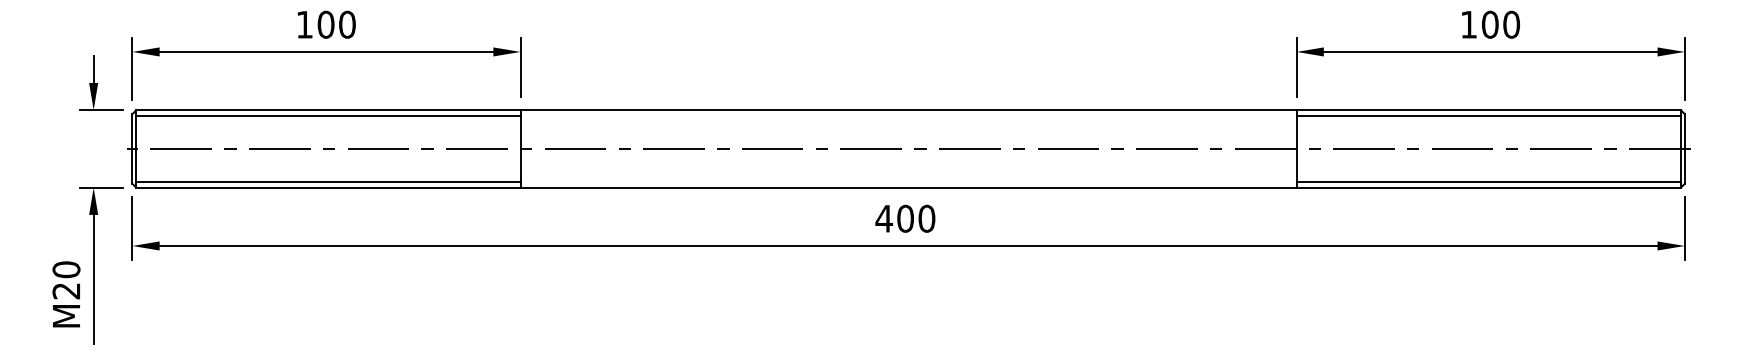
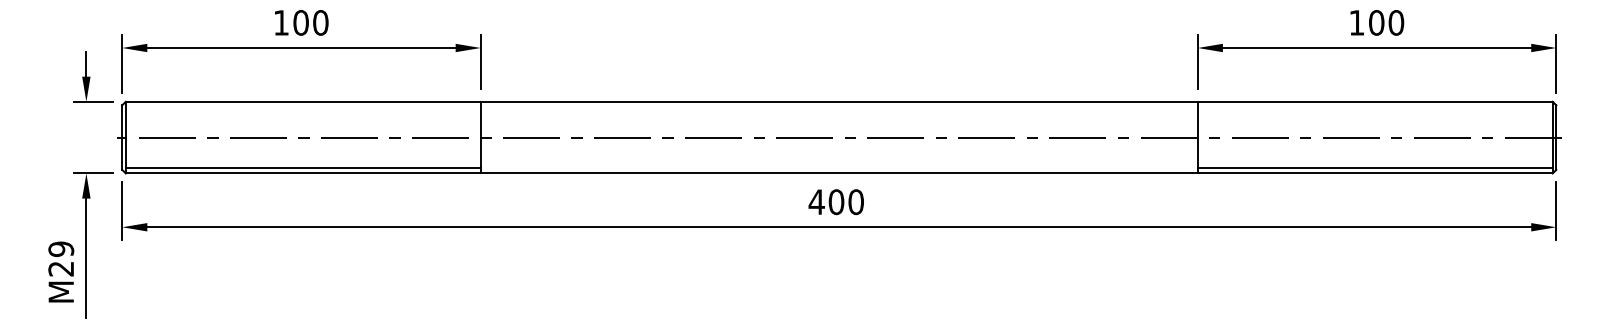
line: (327, 116) -> (302, 107), removed
line: (1487, 116) -> (1374, 107), removed
text: (66, 270) -> (61, 249), 20 -> 29

